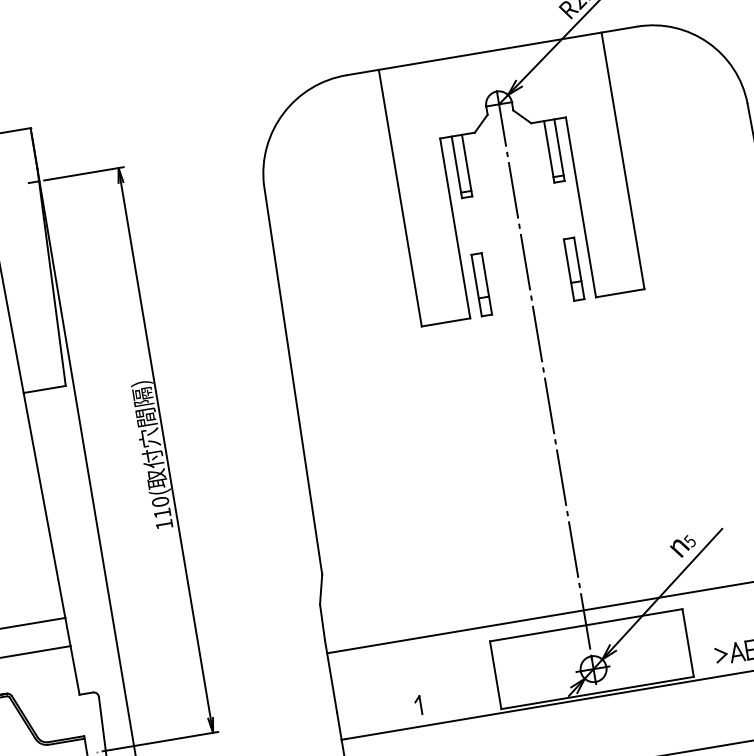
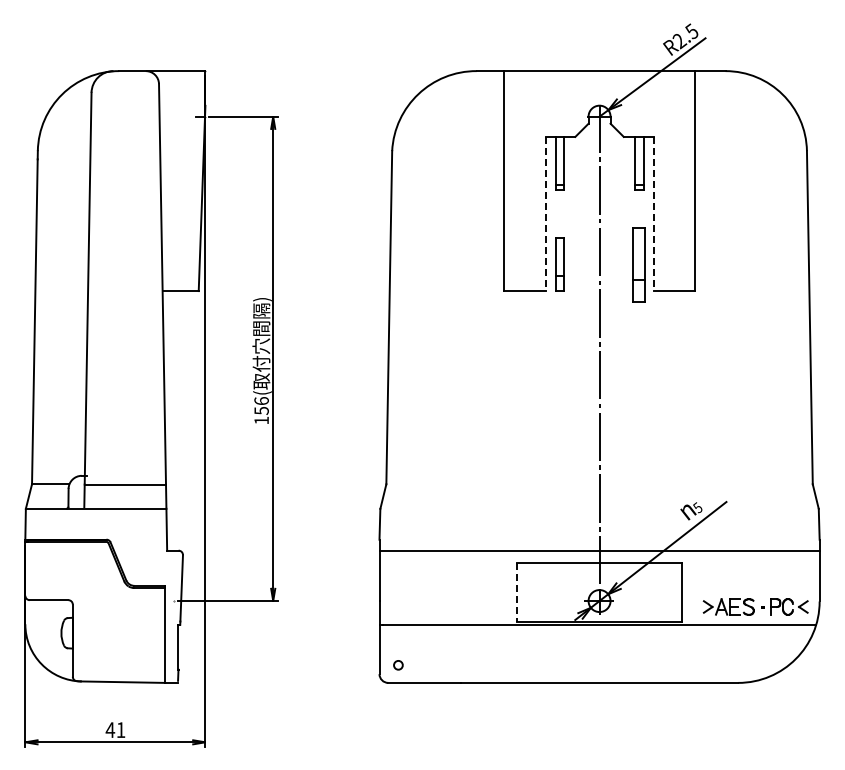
line: (581, 207) -> (653, 214), solid -> dashed
line: (455, 228) -> (545, 214), solid -> dashed
part: (574, 268) -> (639, 264), size x1.4
text: (161, 507) -> (261, 405), 110( -> 156(
line: (496, 675) -> (517, 592), solid -> dashed
part: (418, 704) -> (448, 606), removed

